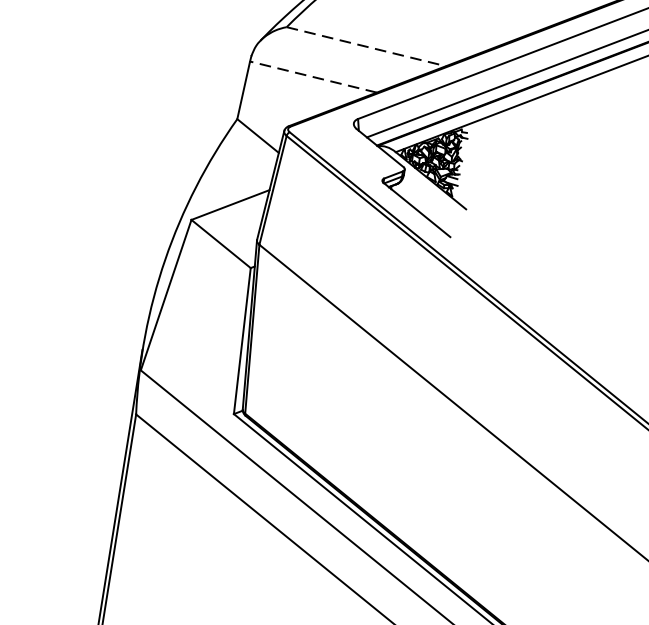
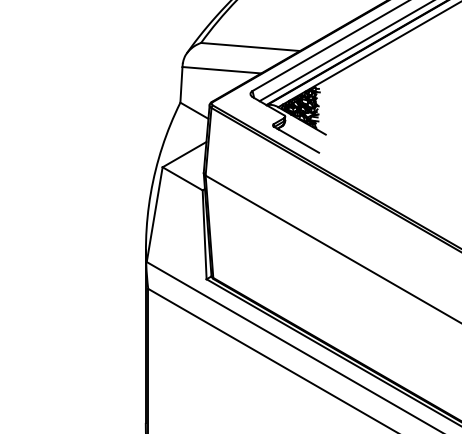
line: (366, 47) -> (250, 47), dashed -> solid
line: (312, 77) -> (221, 70), dashed -> solid

